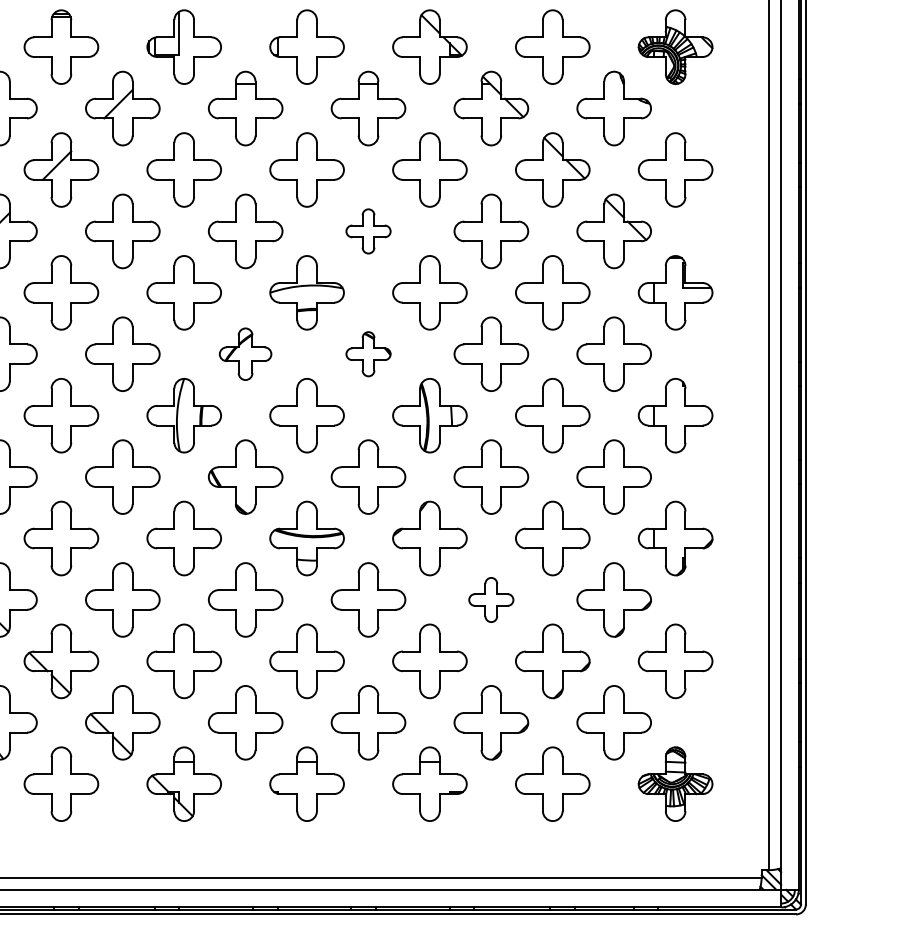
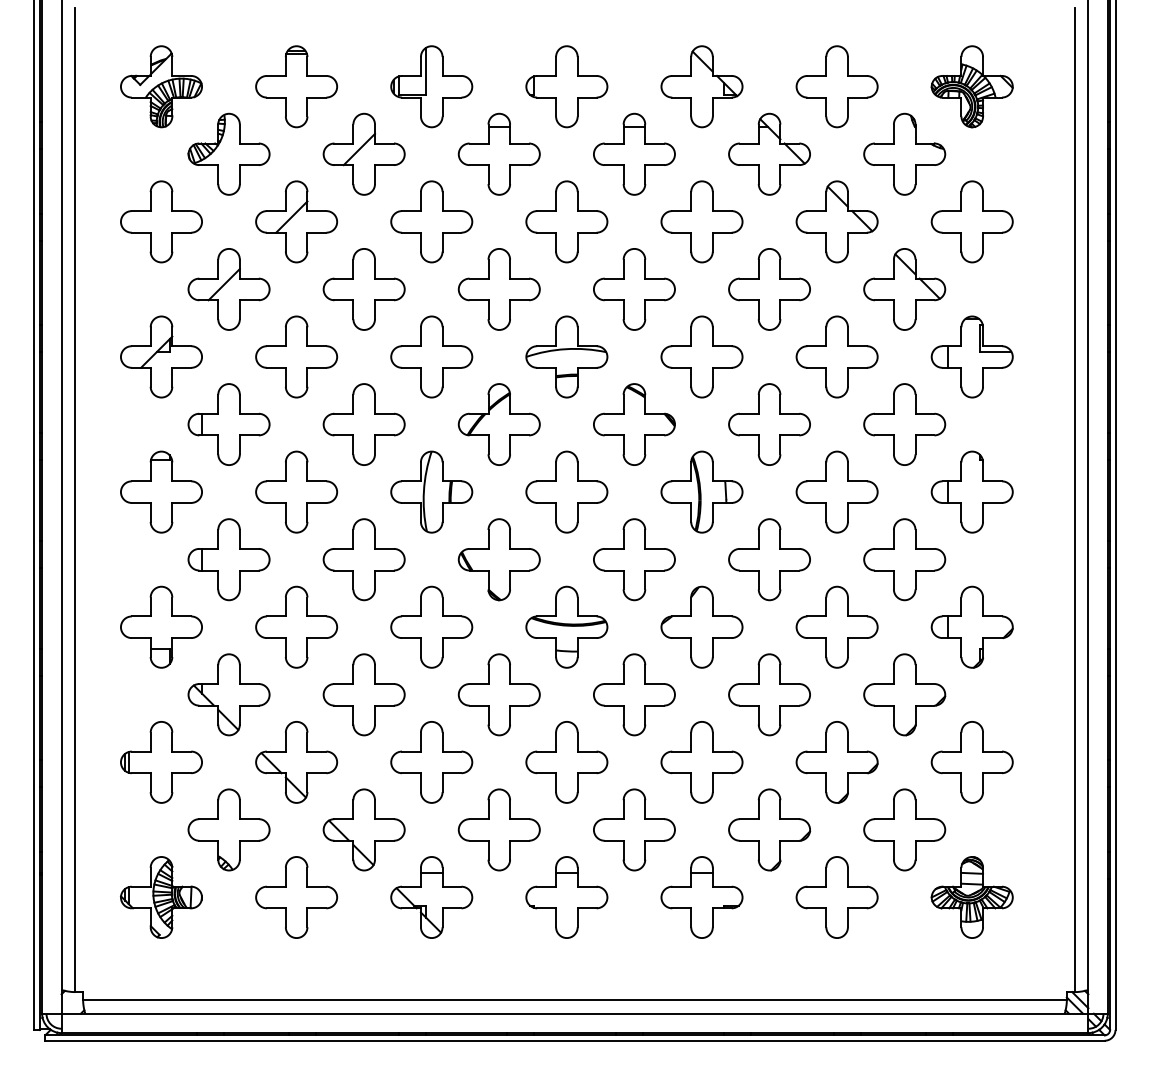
part: (368, 231) -> (634, 289), size x1.67
part: (244, 354) -> (498, 424), size x1.43
part: (368, 354) -> (634, 424), size x1.67
part: (491, 599) -> (769, 694), size x1.67

